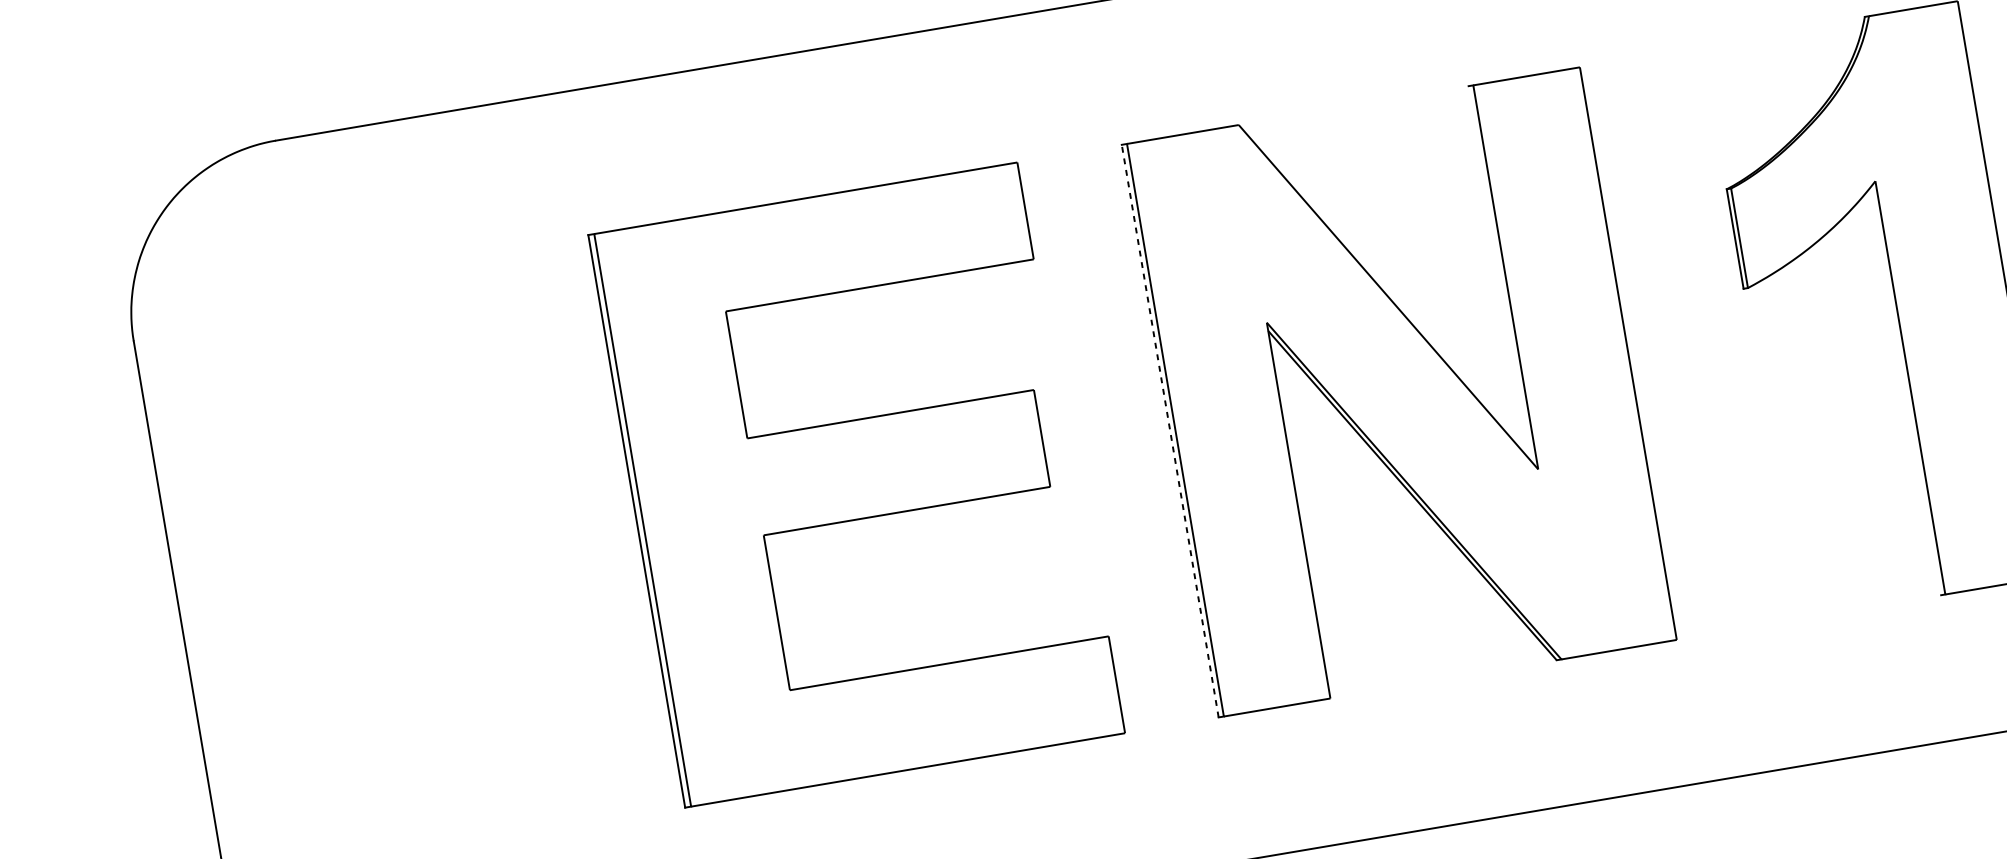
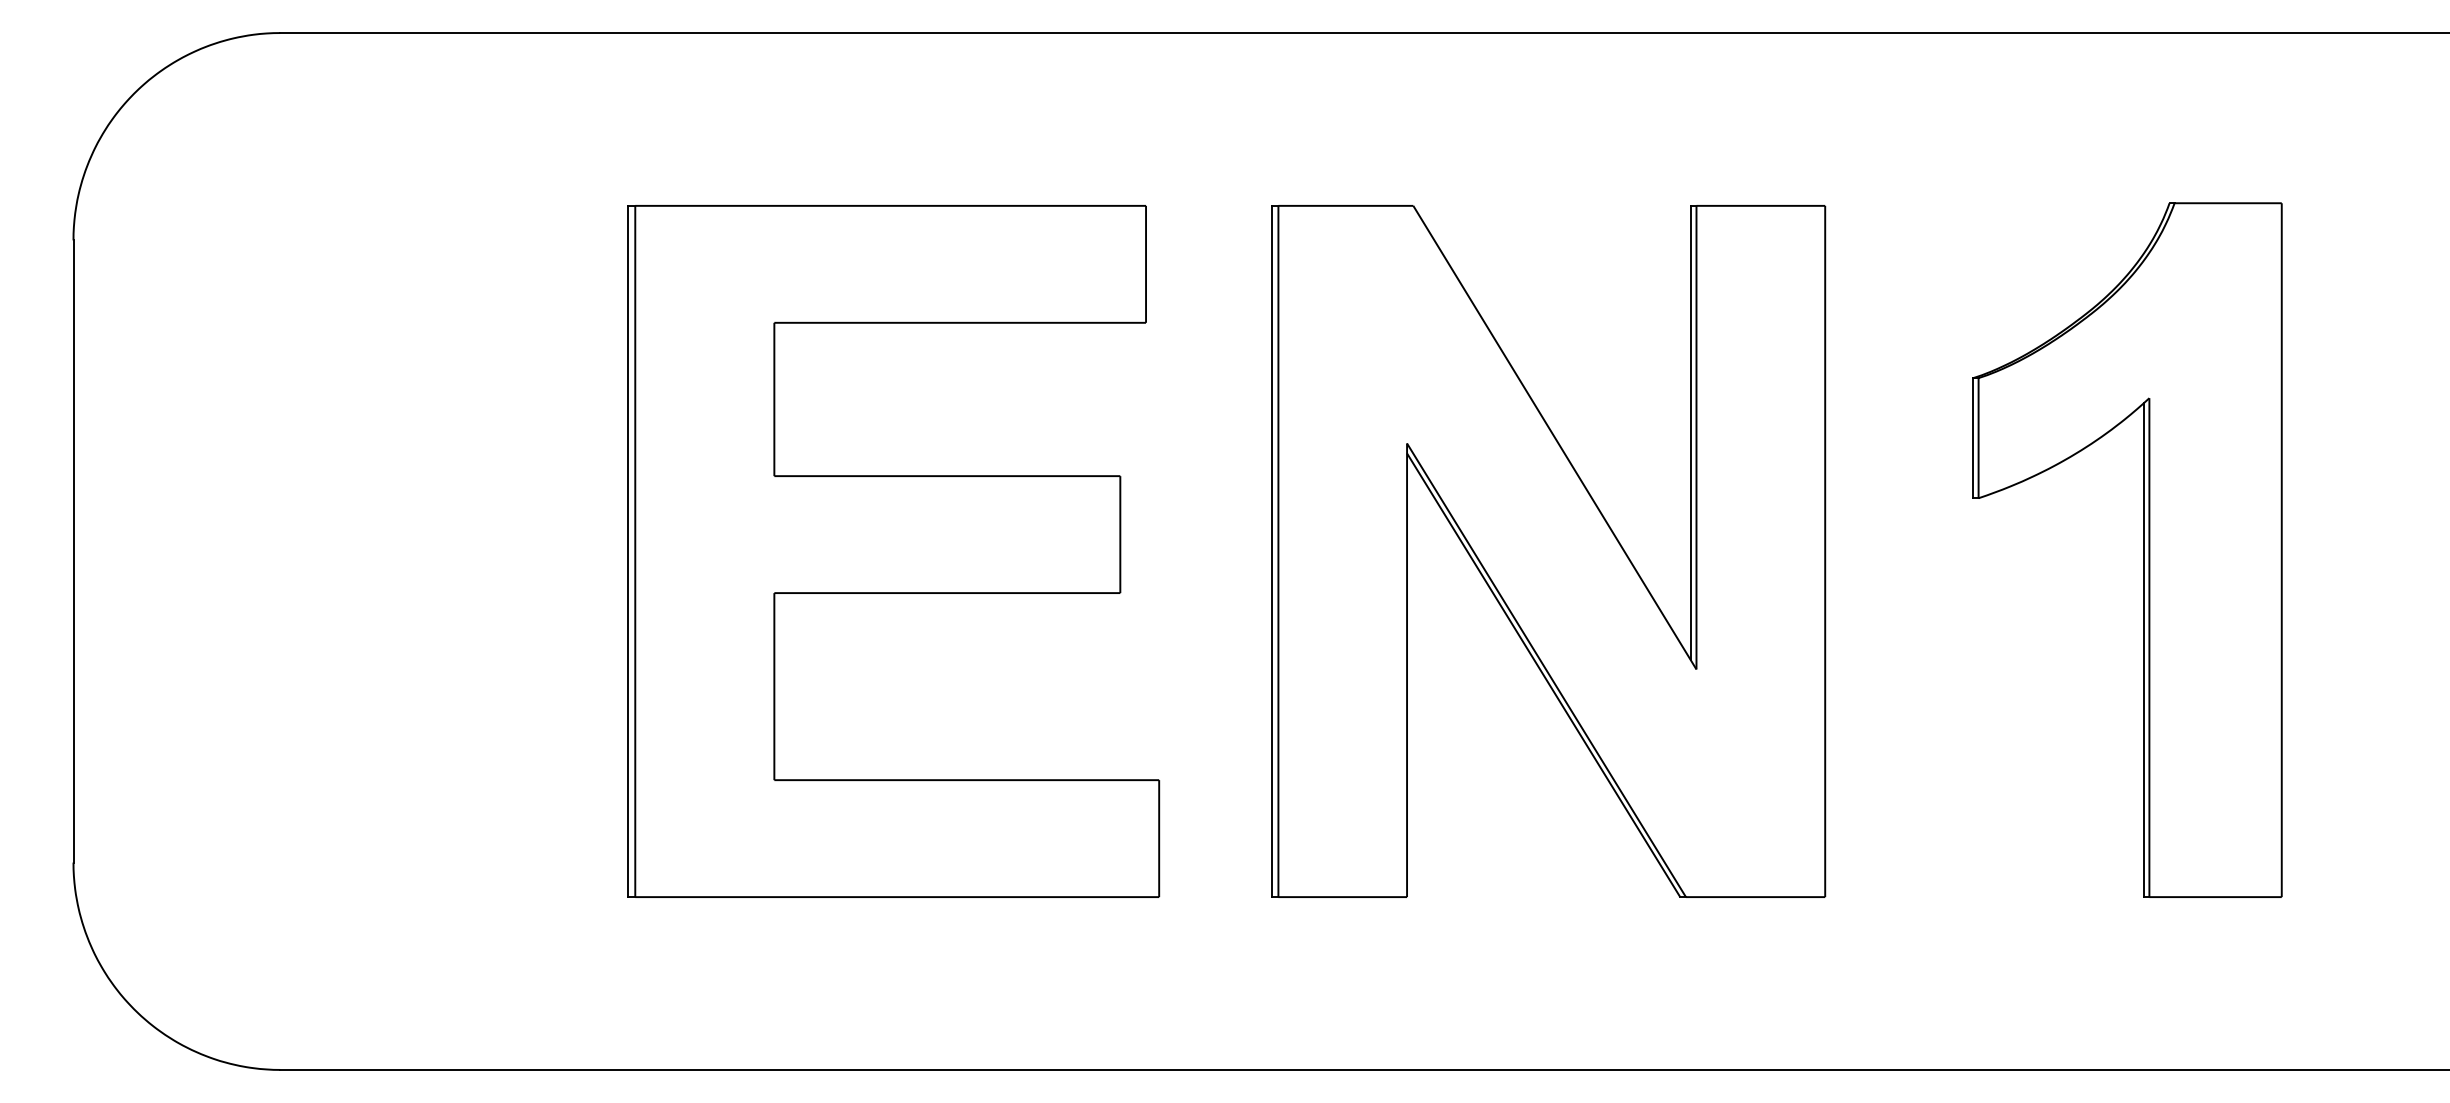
line: (1500, 273) -> (1690, 432), added
line: (1906, 390) -> (2144, 649), added
line: (1170, 431) -> (1272, 551), dashed -> solid

